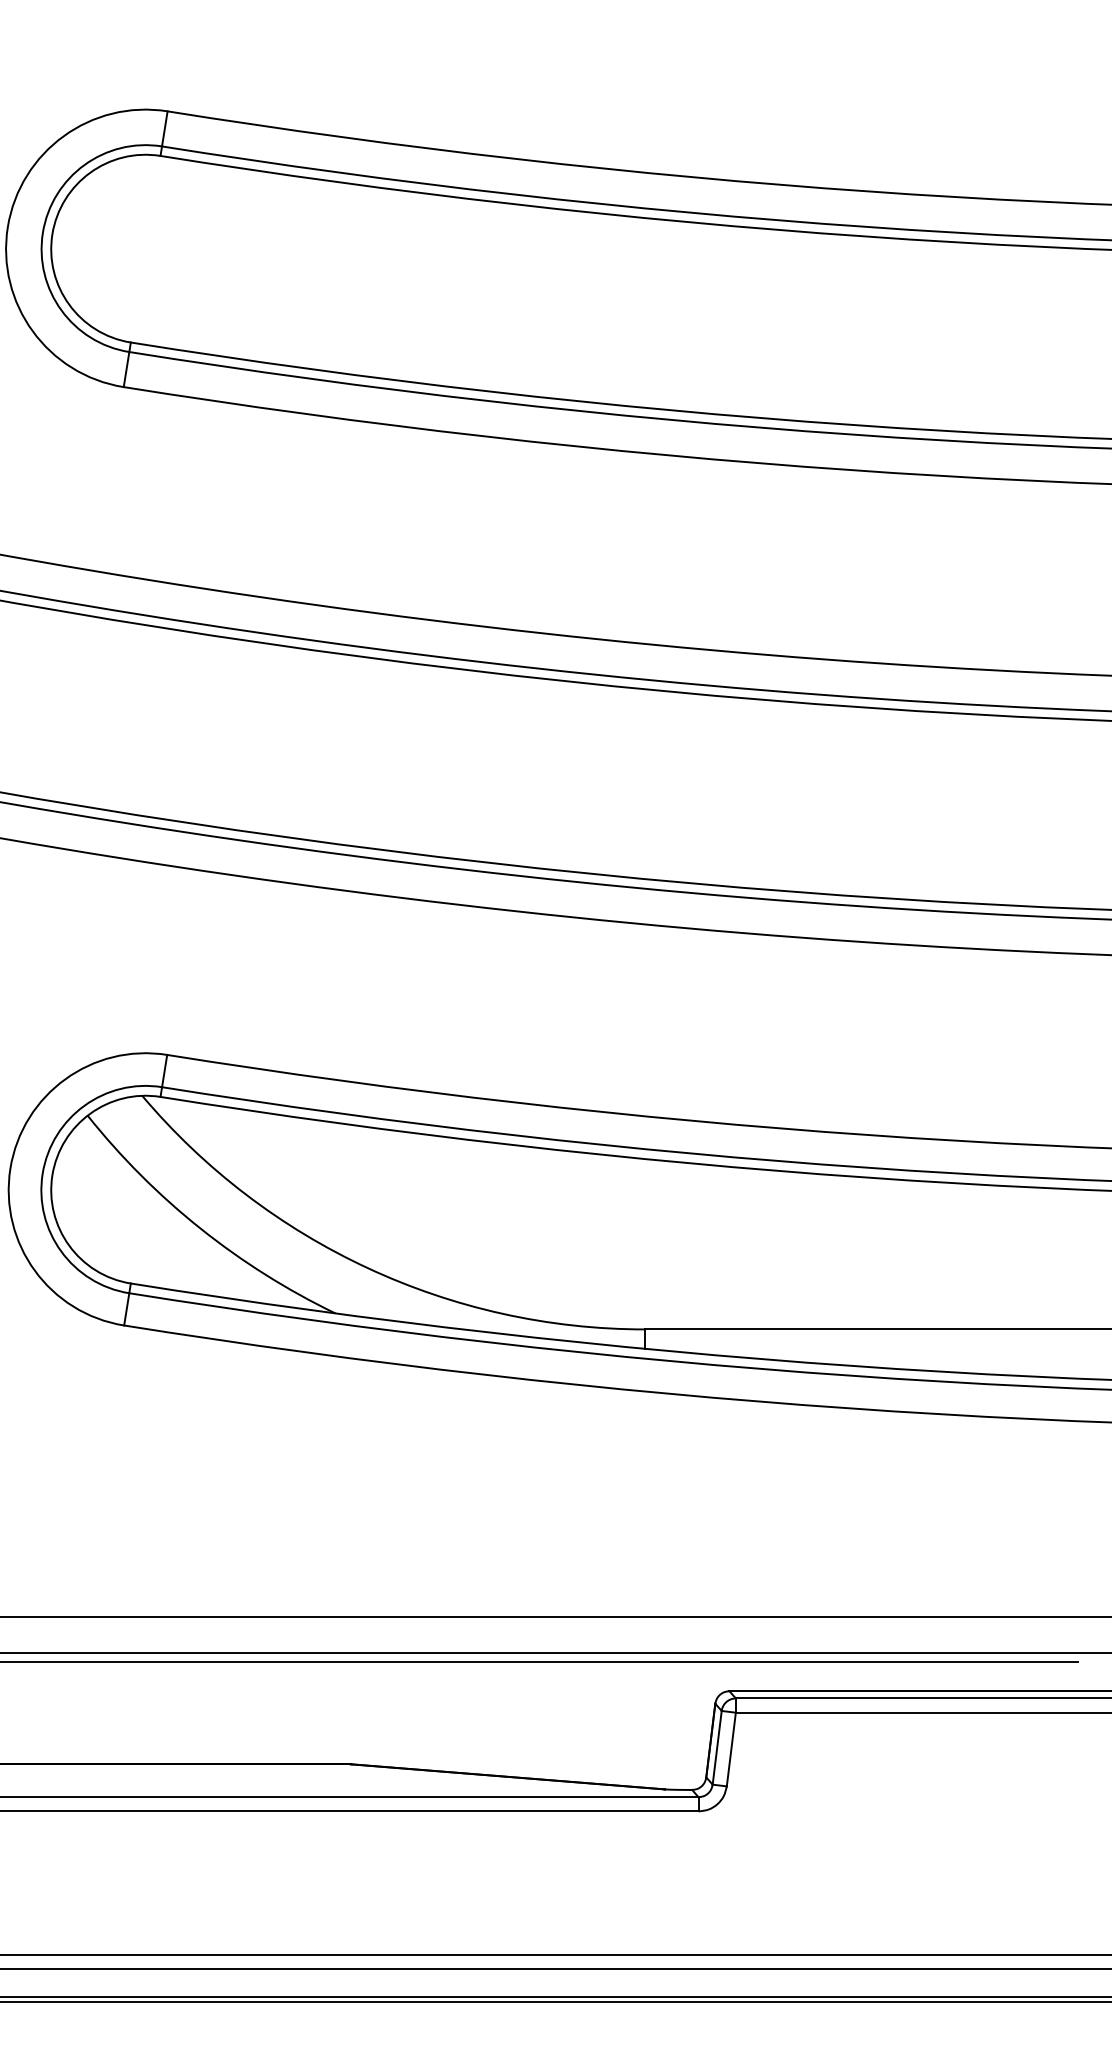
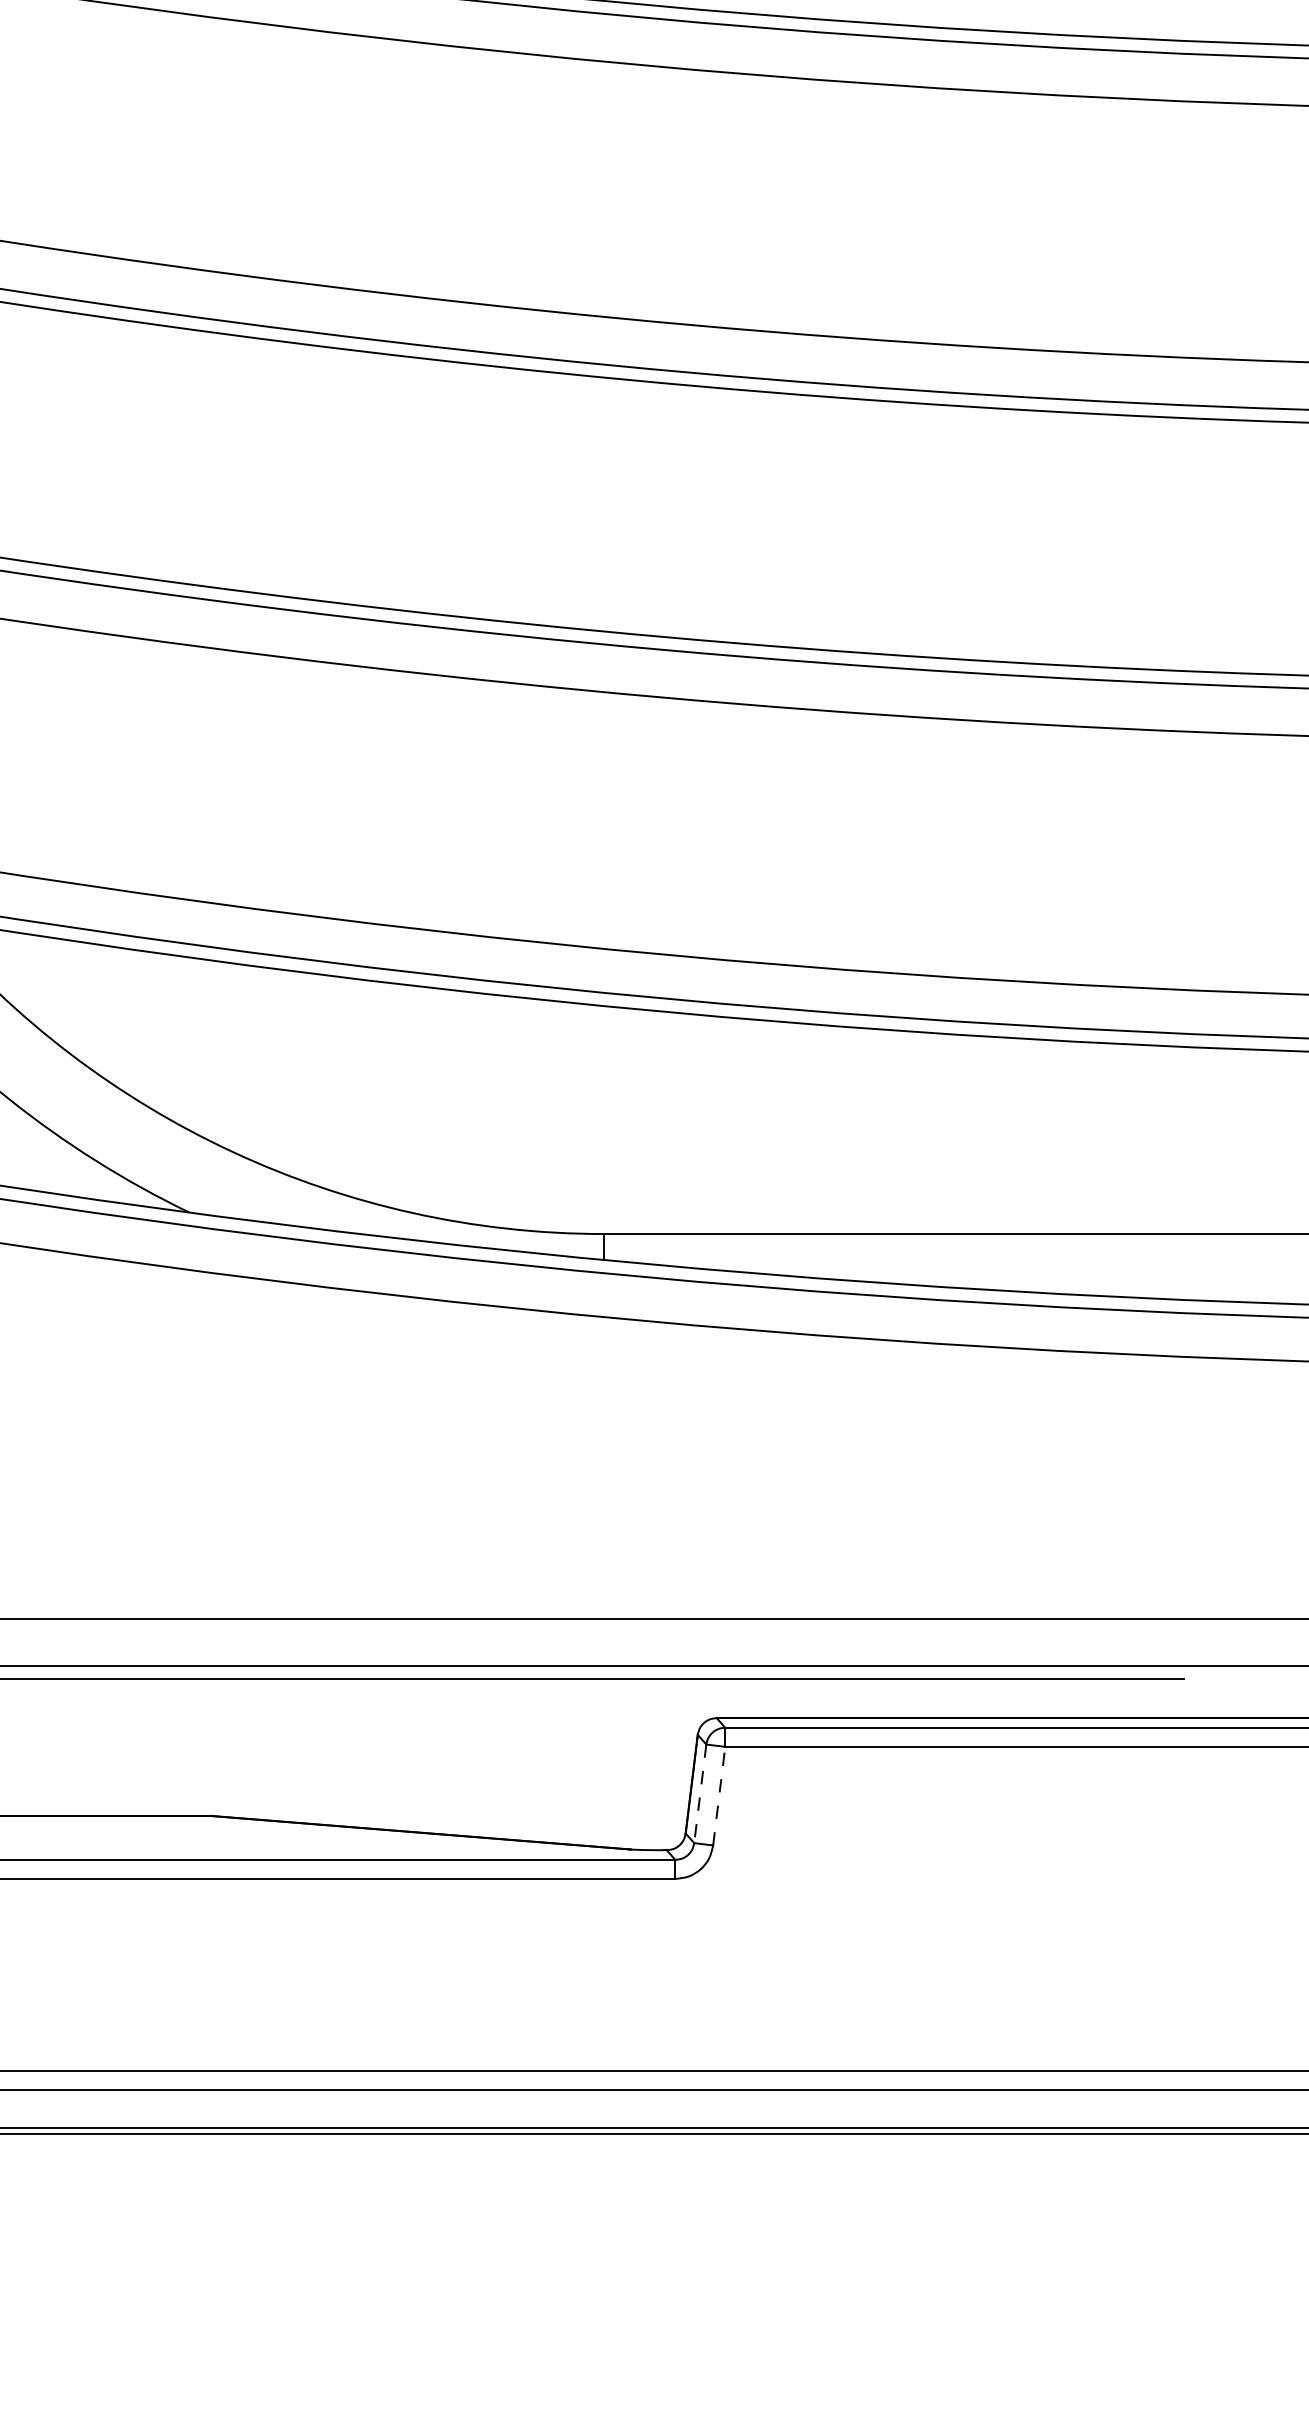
line: (717, 1748) -> (700, 1794), solid -> dashed
line: (731, 1749) -> (719, 1796), solid -> dashed

